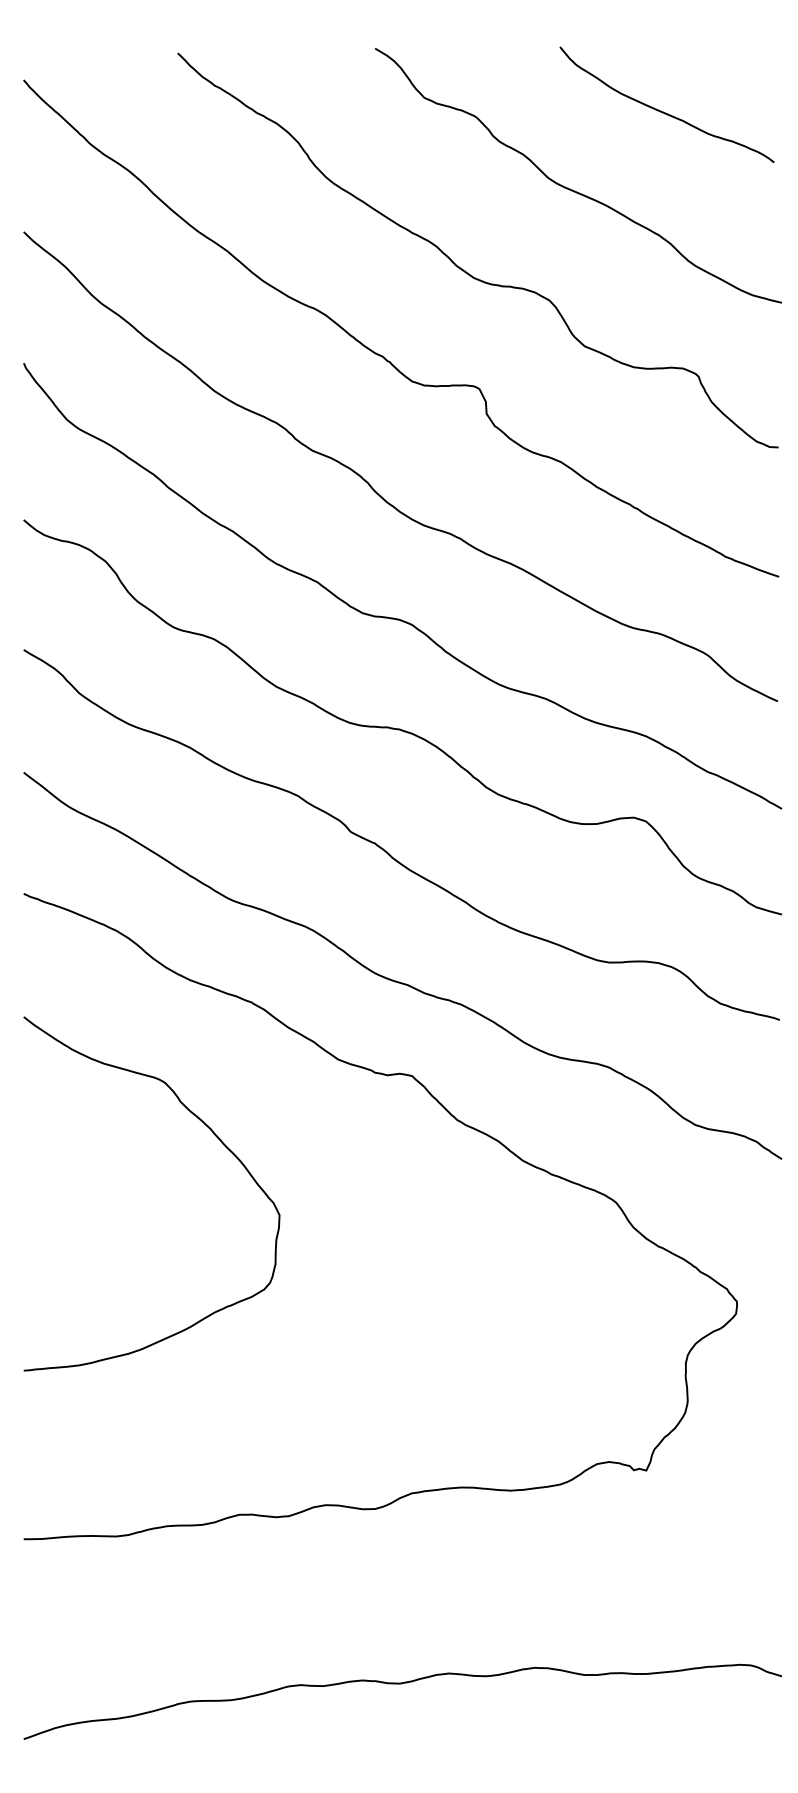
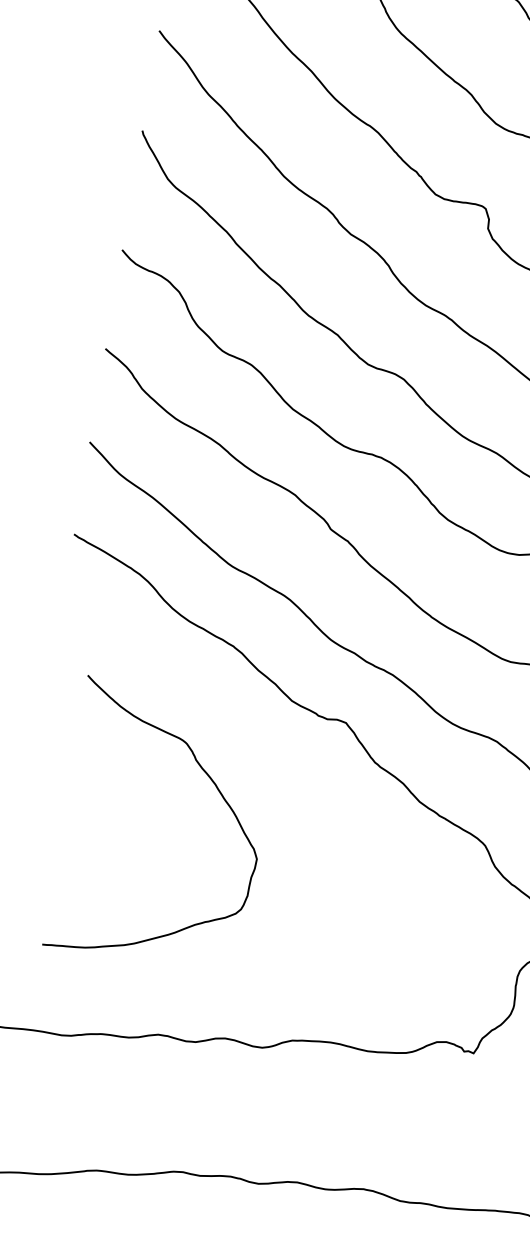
curve: (213, 1134) -> (217, 789), moved

